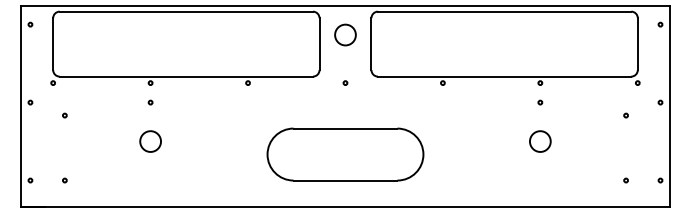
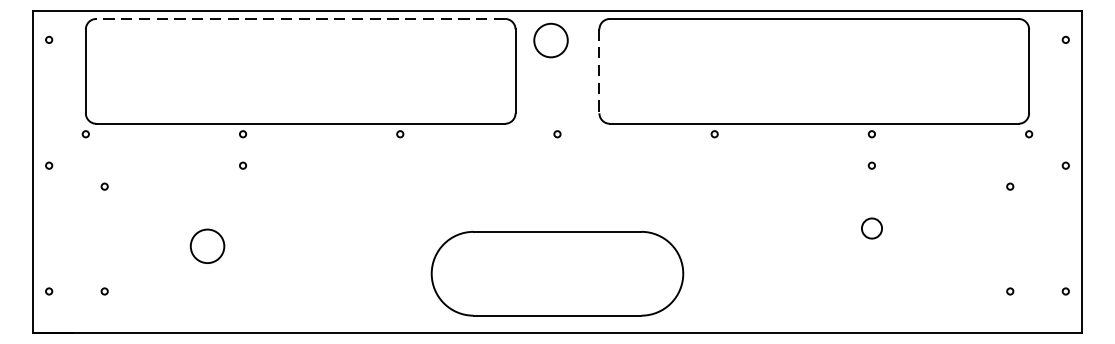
line: (186, 11) -> (300, 18), solid -> dashed
circle: (345, 34) -> (551, 39), moved
line: (371, 44) -> (599, 71), solid -> dashed
circle: (150, 141) -> (207, 246), moved
circle: (540, 141) -> (872, 228), size x0.6
part: (345, 154) -> (557, 273), moved

